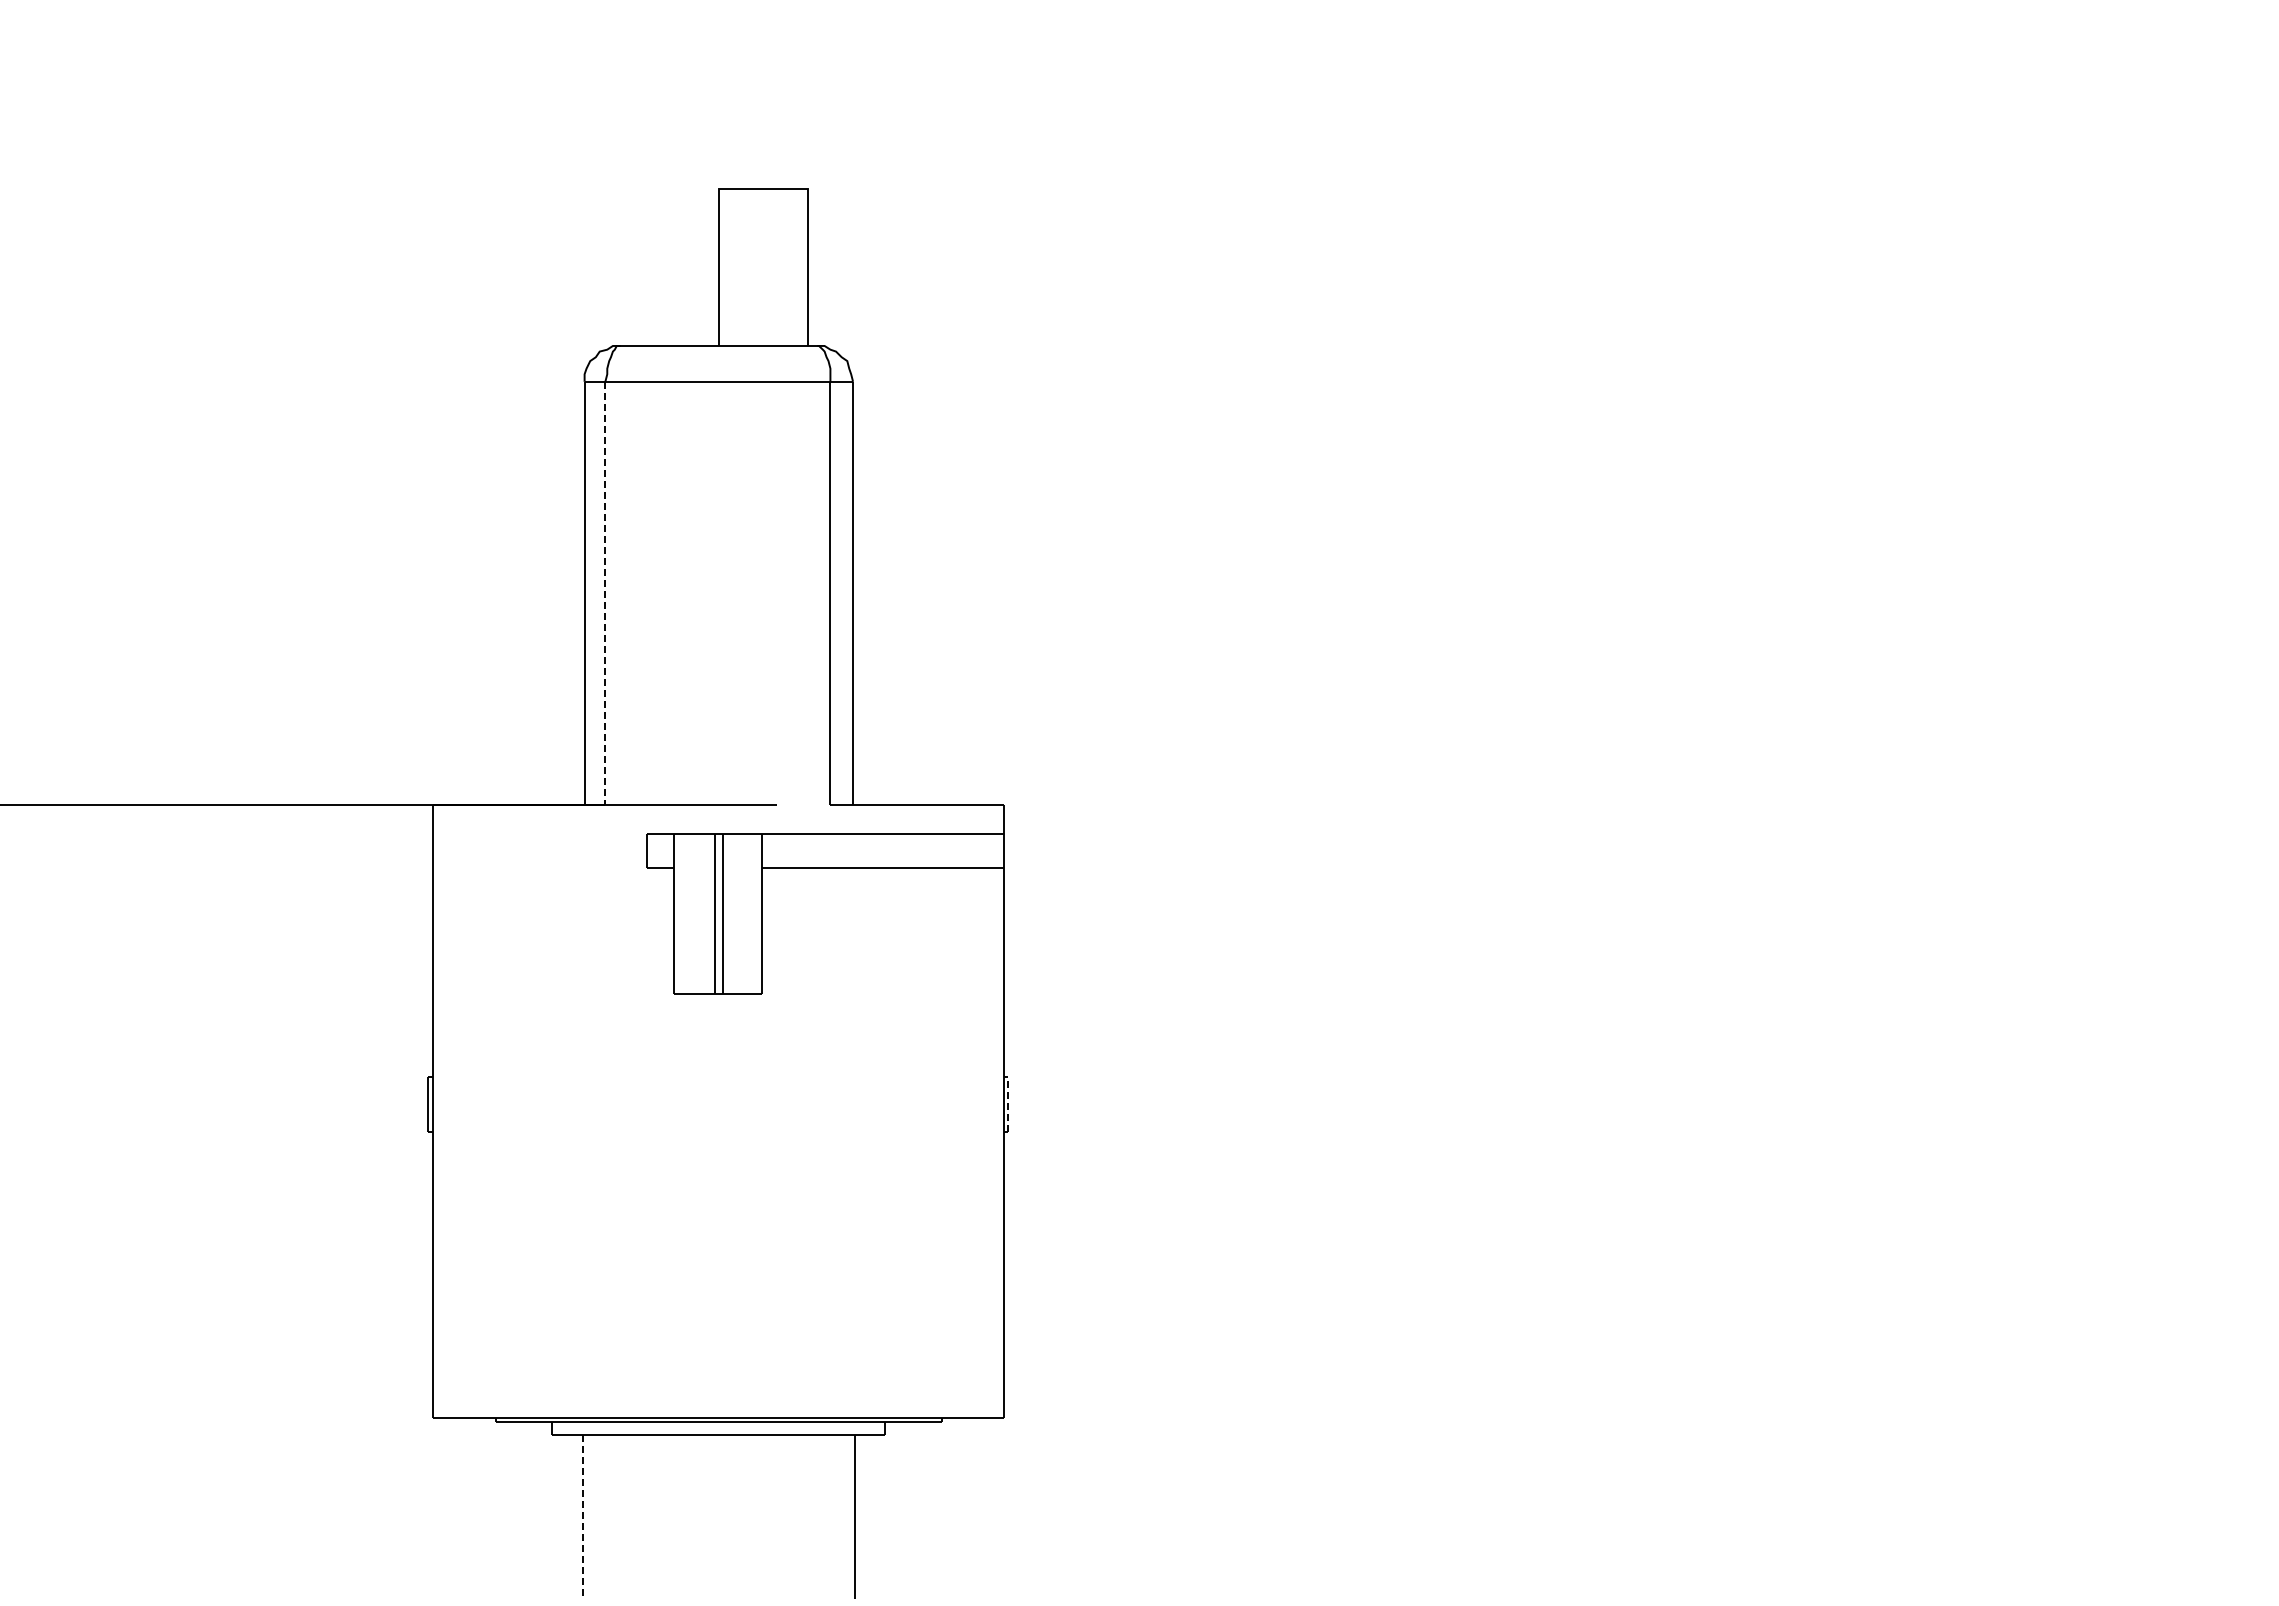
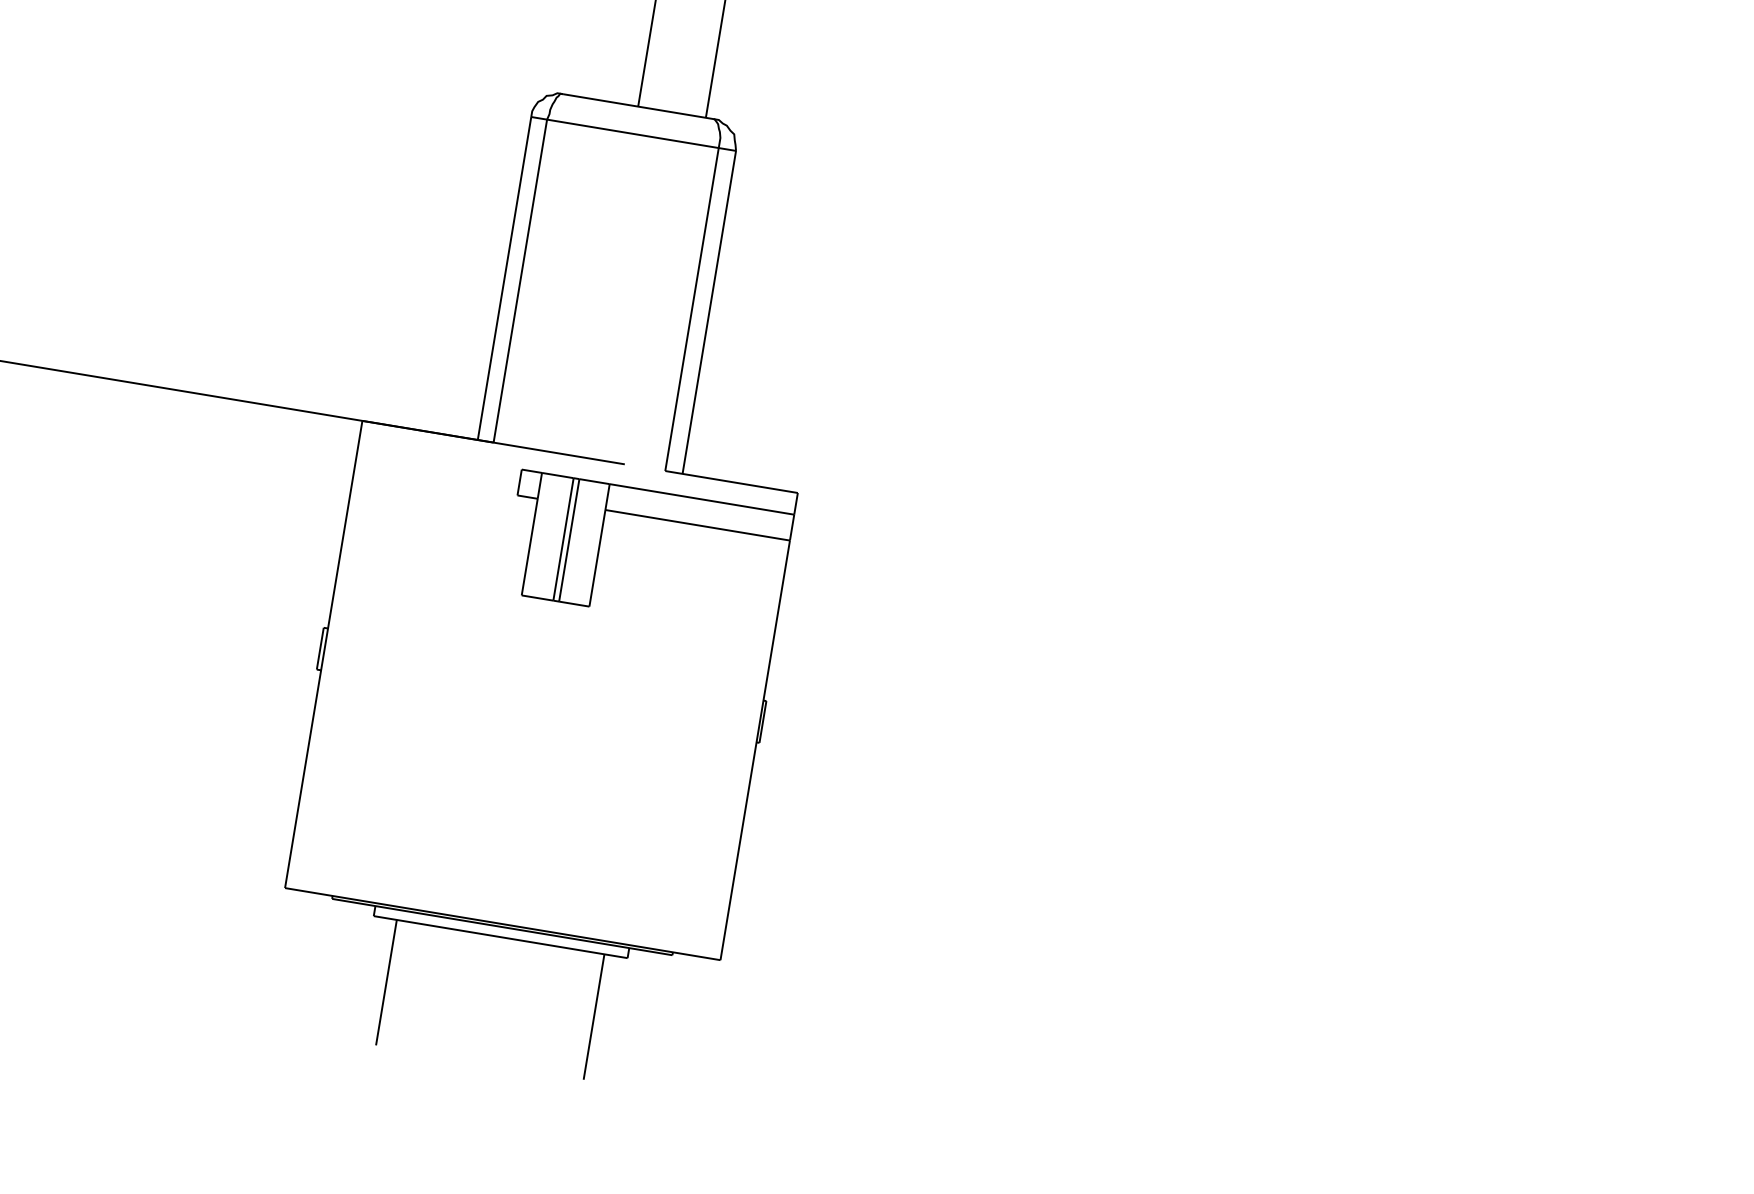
line: (605, 593) -> (520, 281), dashed -> solid
line: (1008, 1104) -> (763, 721), dashed -> solid
line: (582, 1517) -> (386, 982), dashed -> solid

